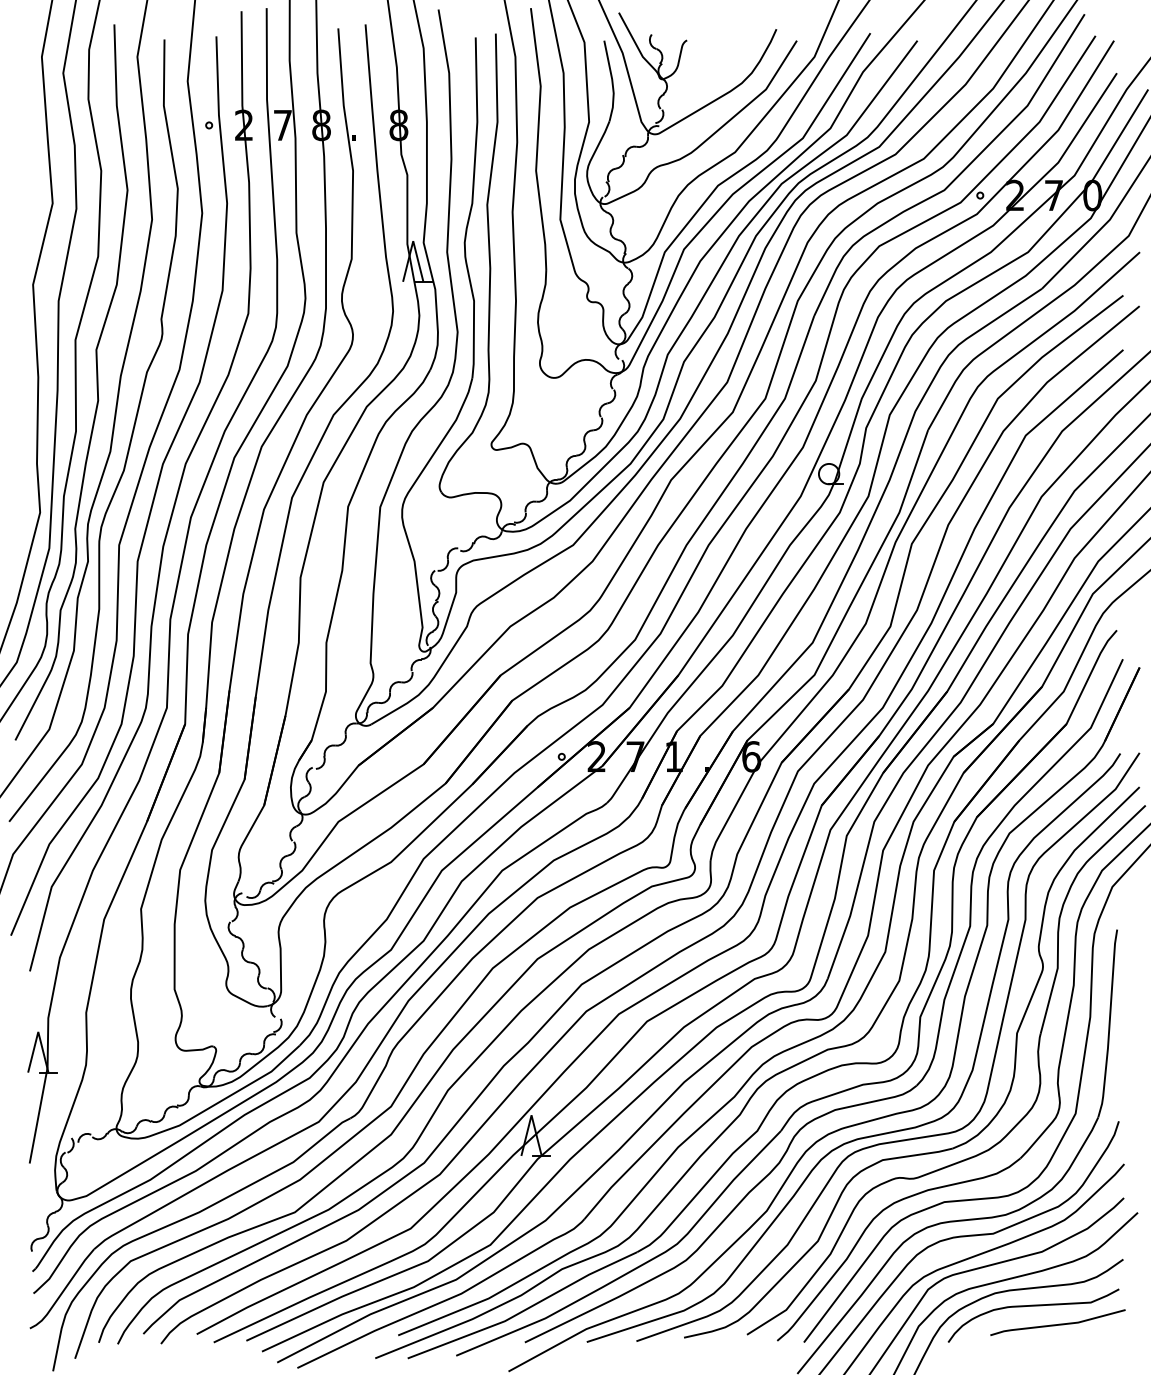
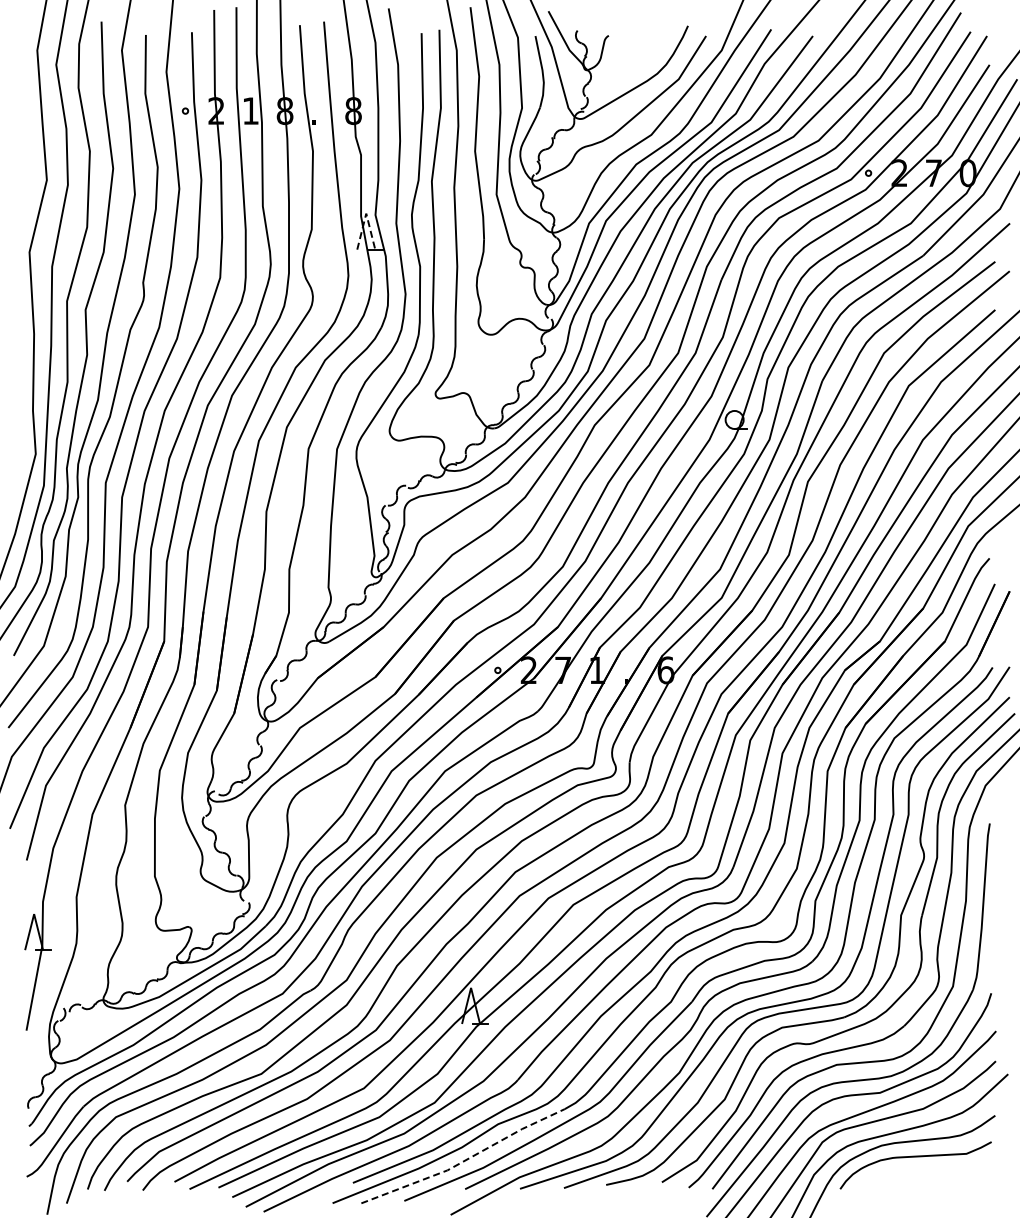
text: (282, 124) -> (250, 110), 7 -> 1
line: (413, 241) -> (366, 213), solid -> dashed
line: (525, 1310) -> (465, 1160), solid -> dashed
line: (1058, 1323) -> (937, 1172), removed

